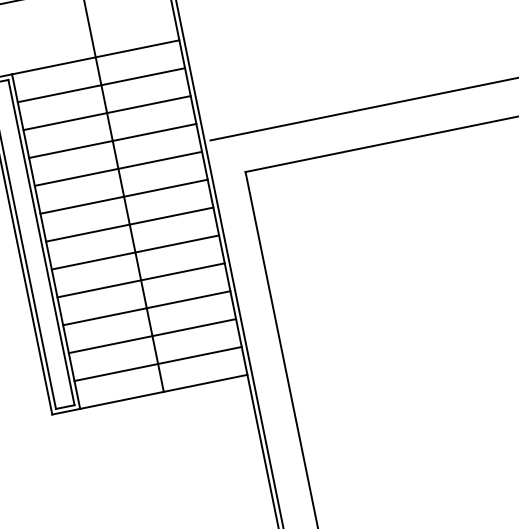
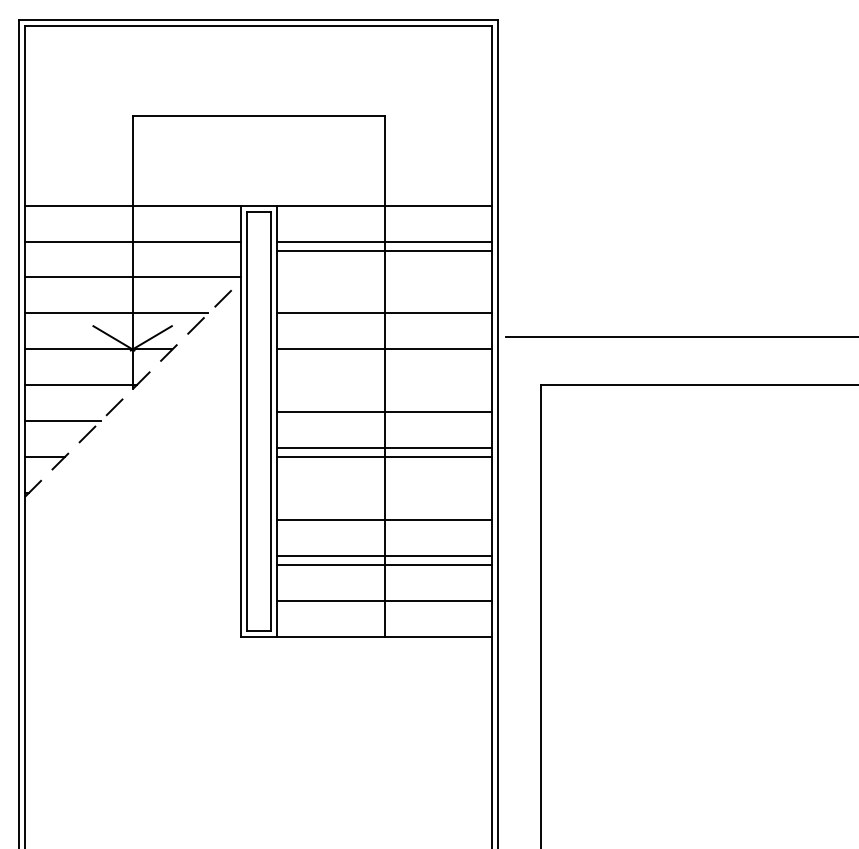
line: (107, 113) -> (384, 251), moved
line: (124, 196) -> (384, 412), moved
line: (129, 224) -> (384, 448), moved
line: (141, 280) -> (384, 520), moved
line: (146, 308) -> (384, 556), moved

